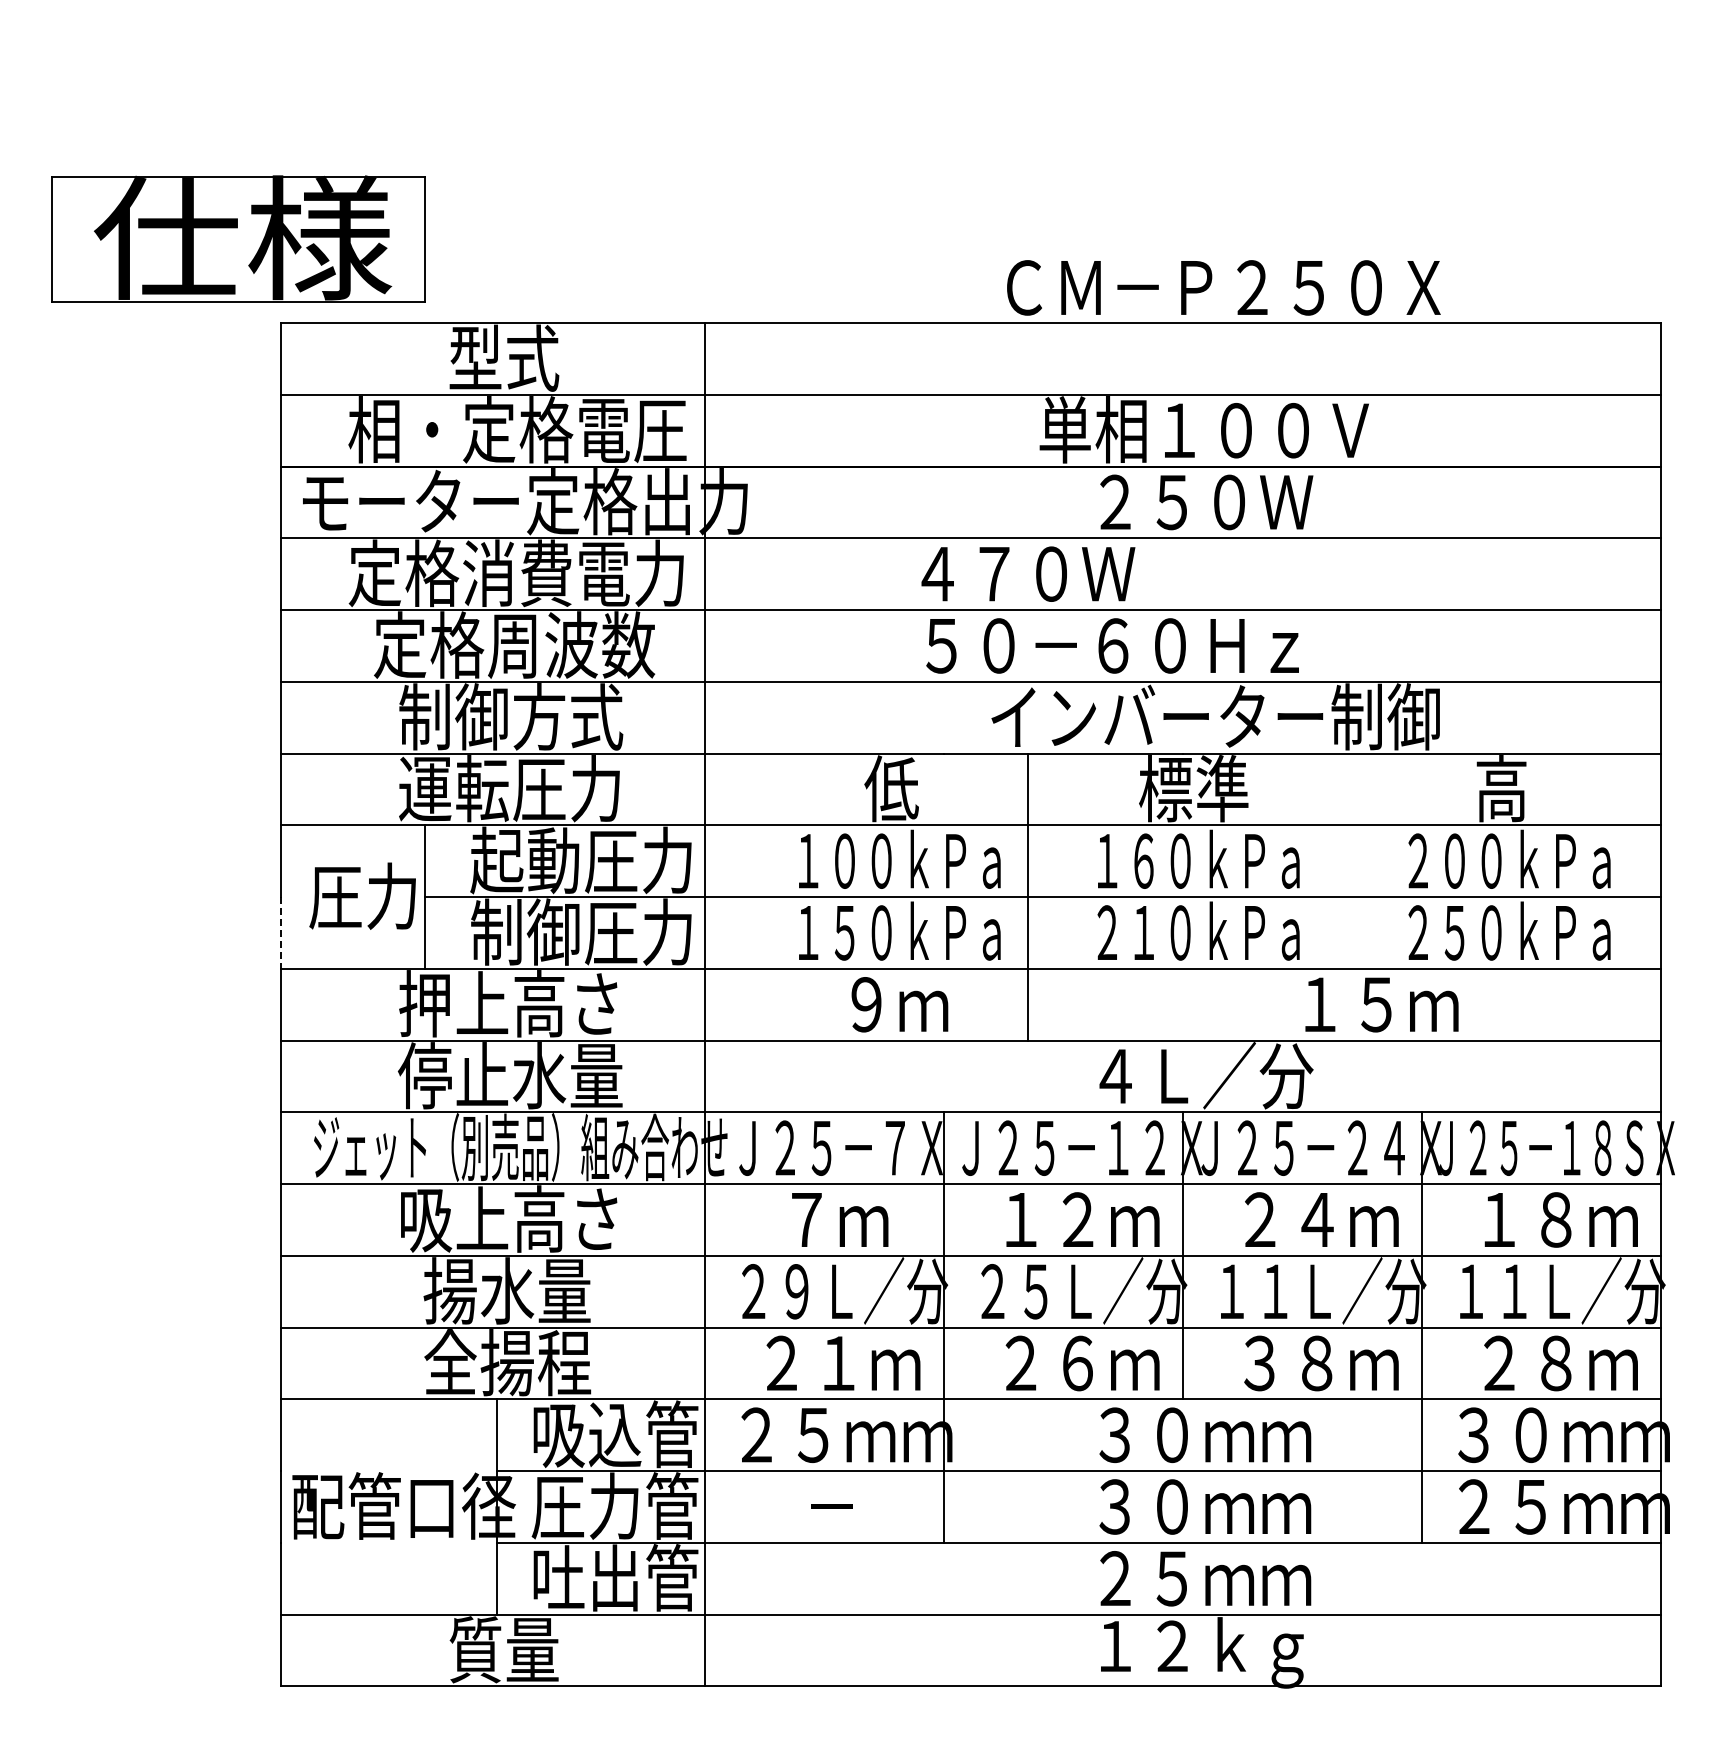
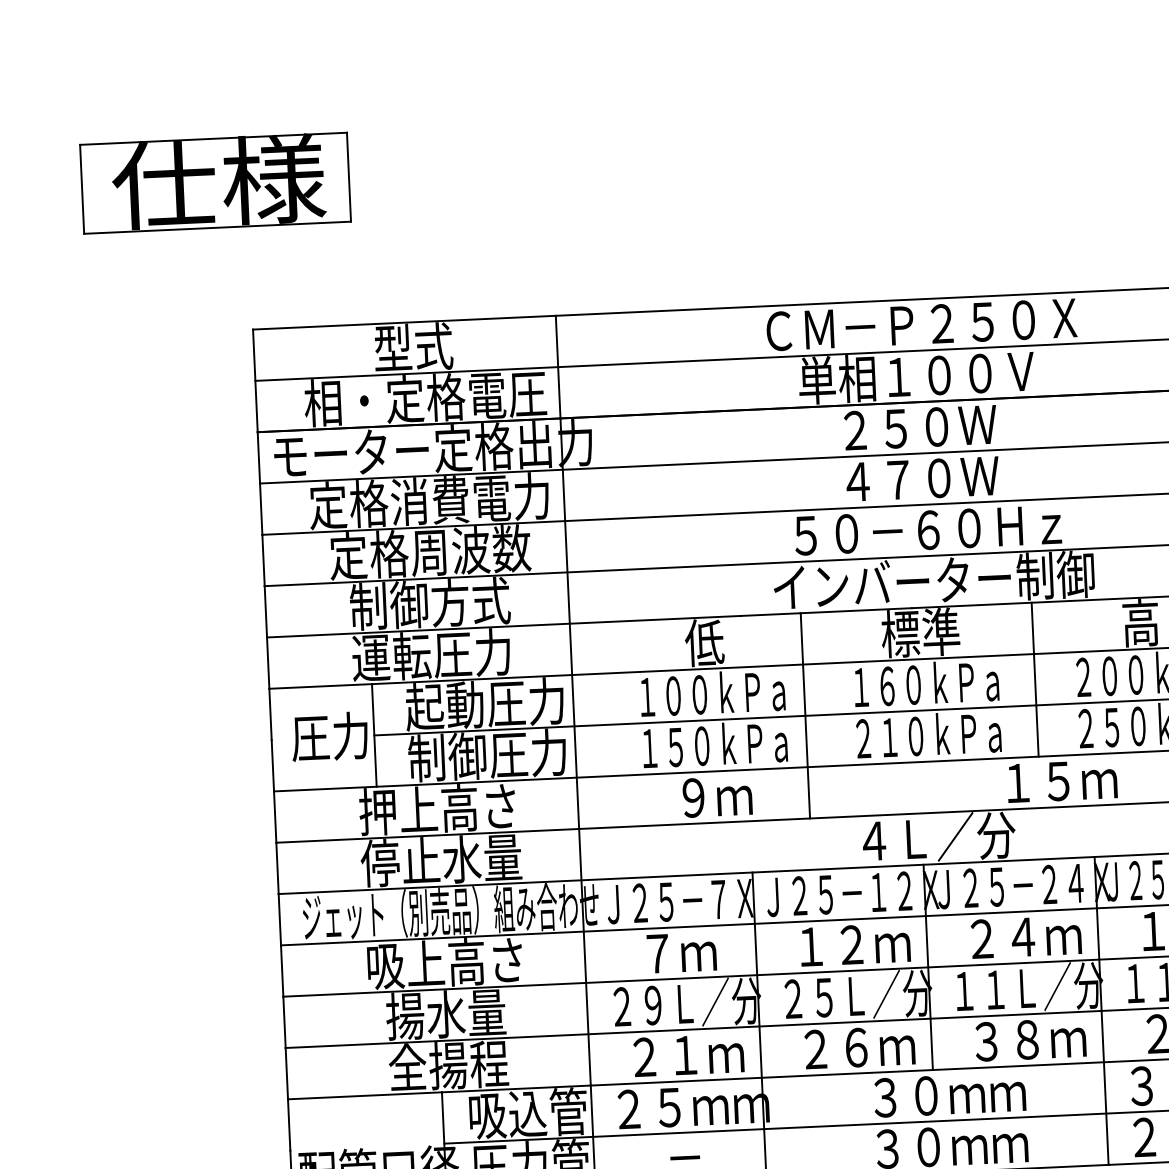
part: (238, 238) -> (215, 182), moved
text: (1223, 287) -> (921, 324), moved
text: (1028, 573) -> (922, 478), moved
text: (1112, 645) -> (927, 529), moved
line: (1350, 860) -> (1035, 679), added
line: (281, 933) -> (272, 766), dashed -> solid

